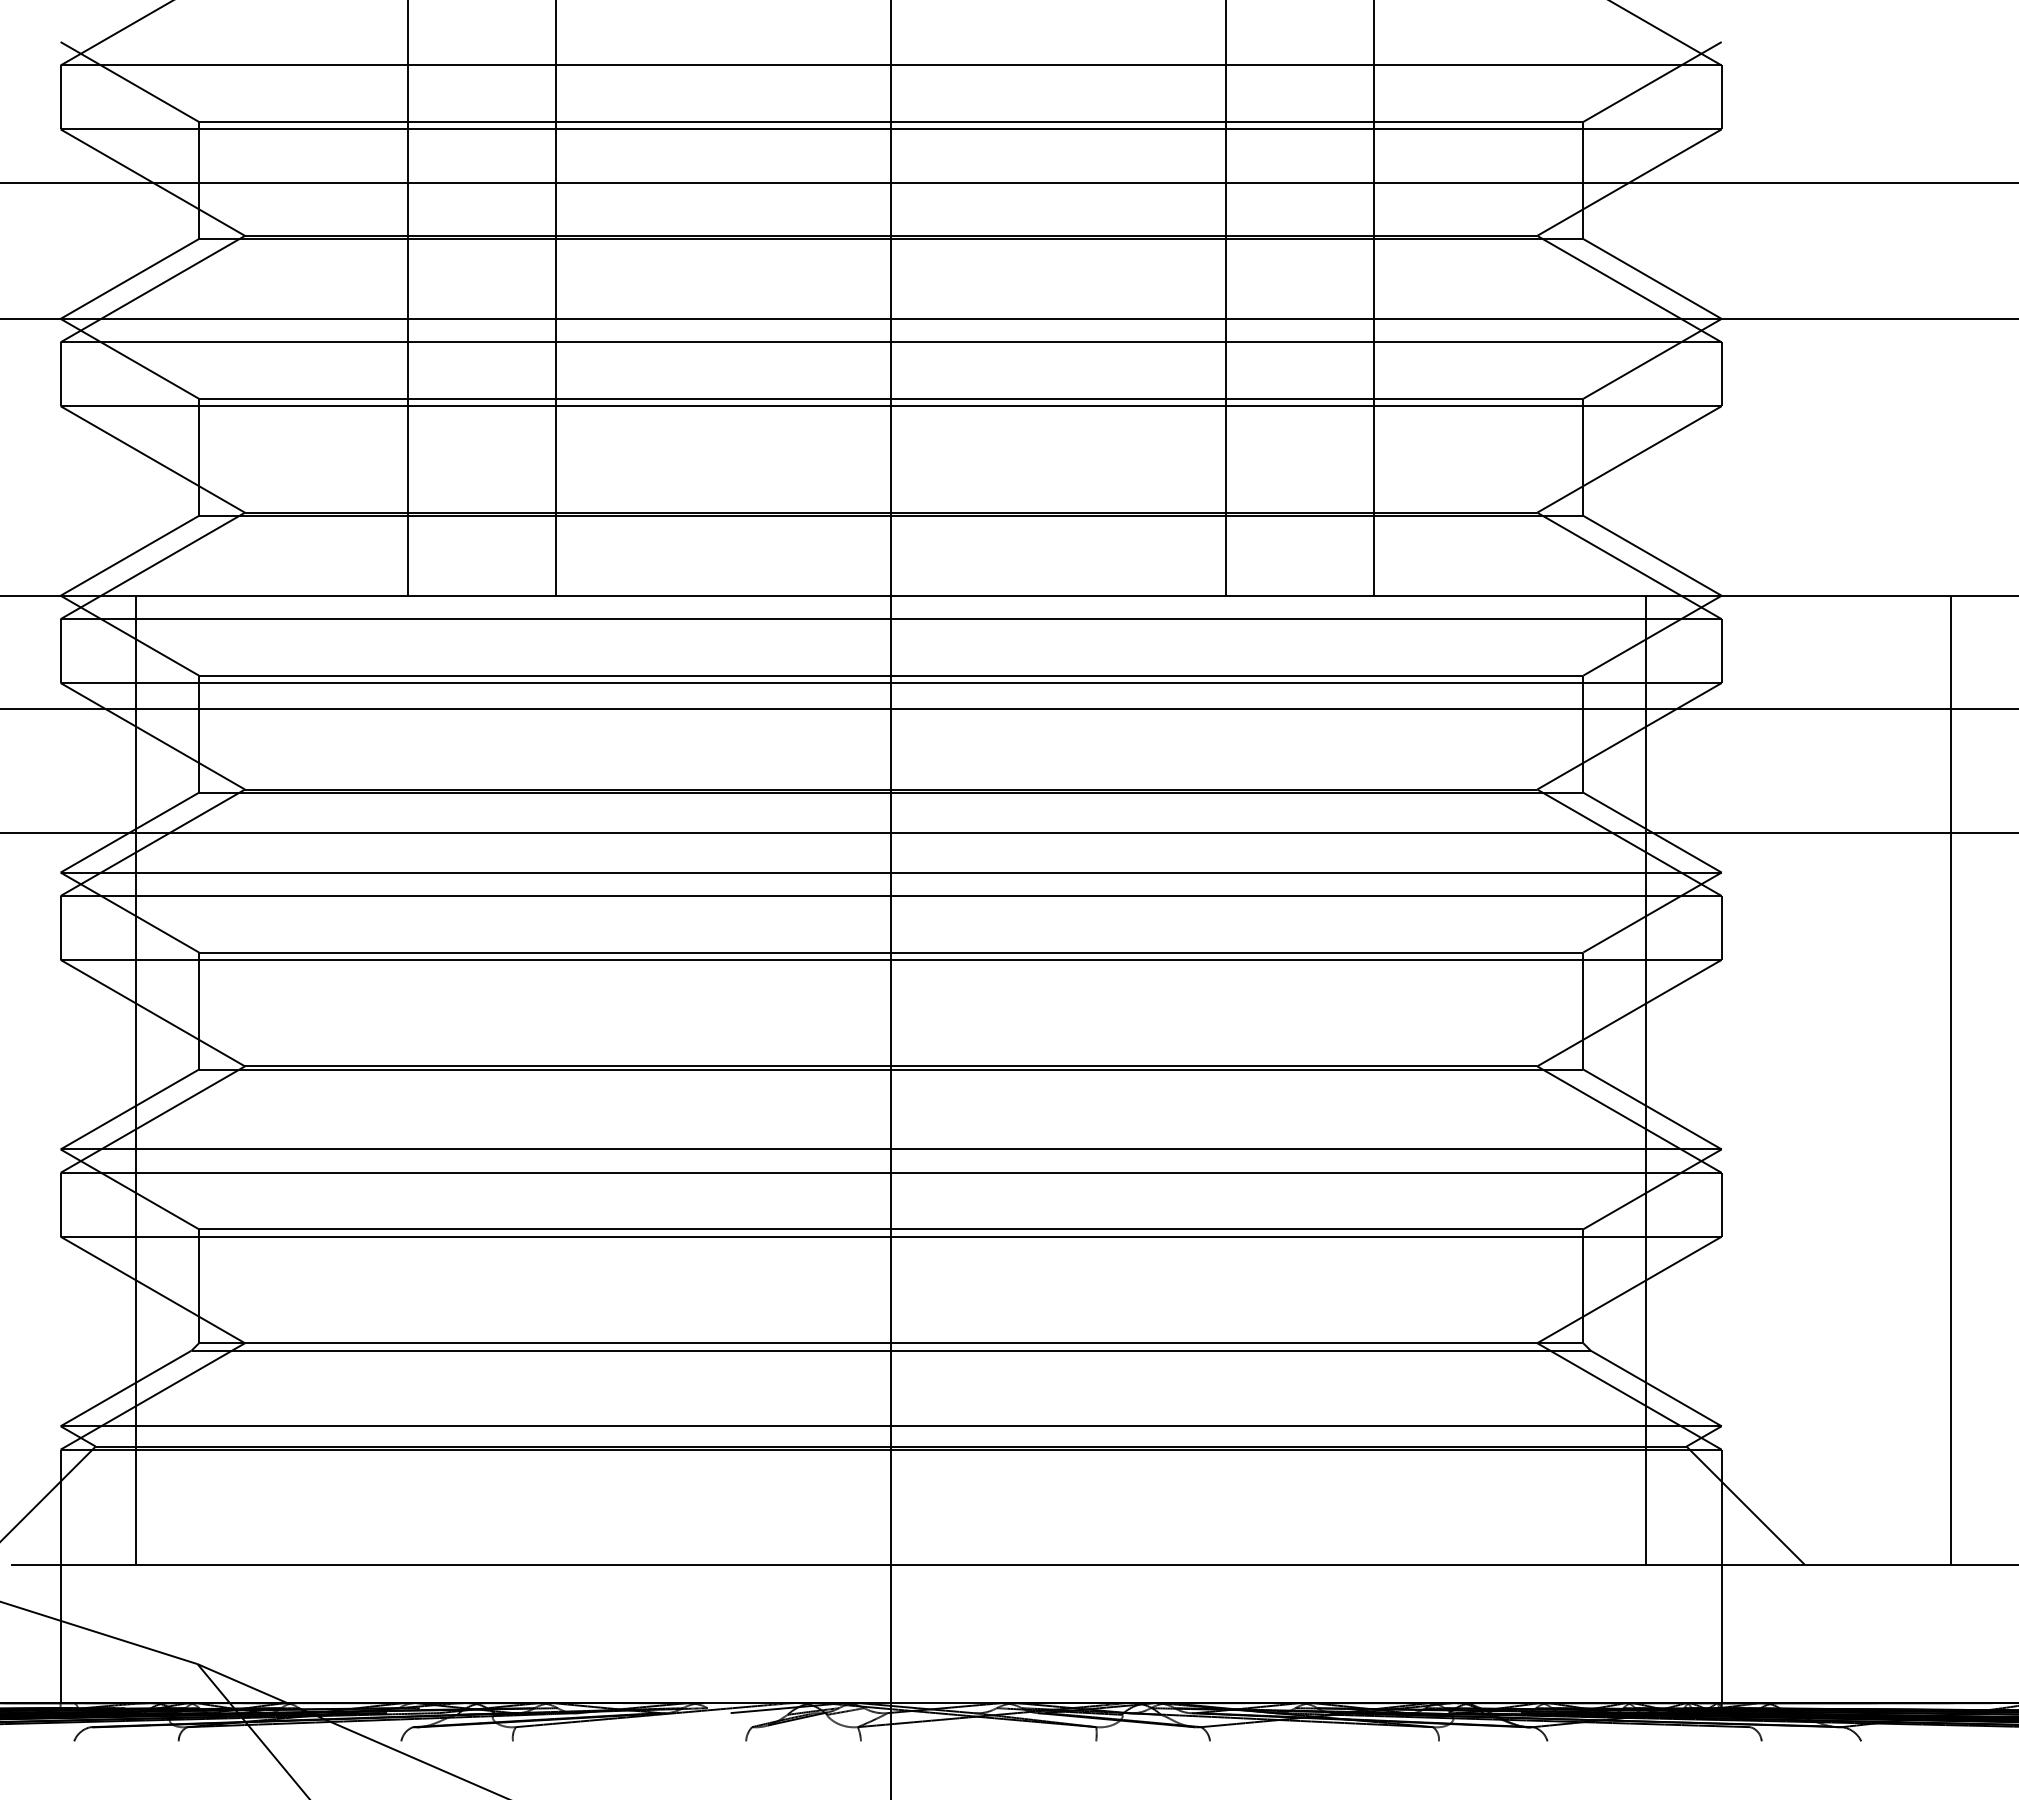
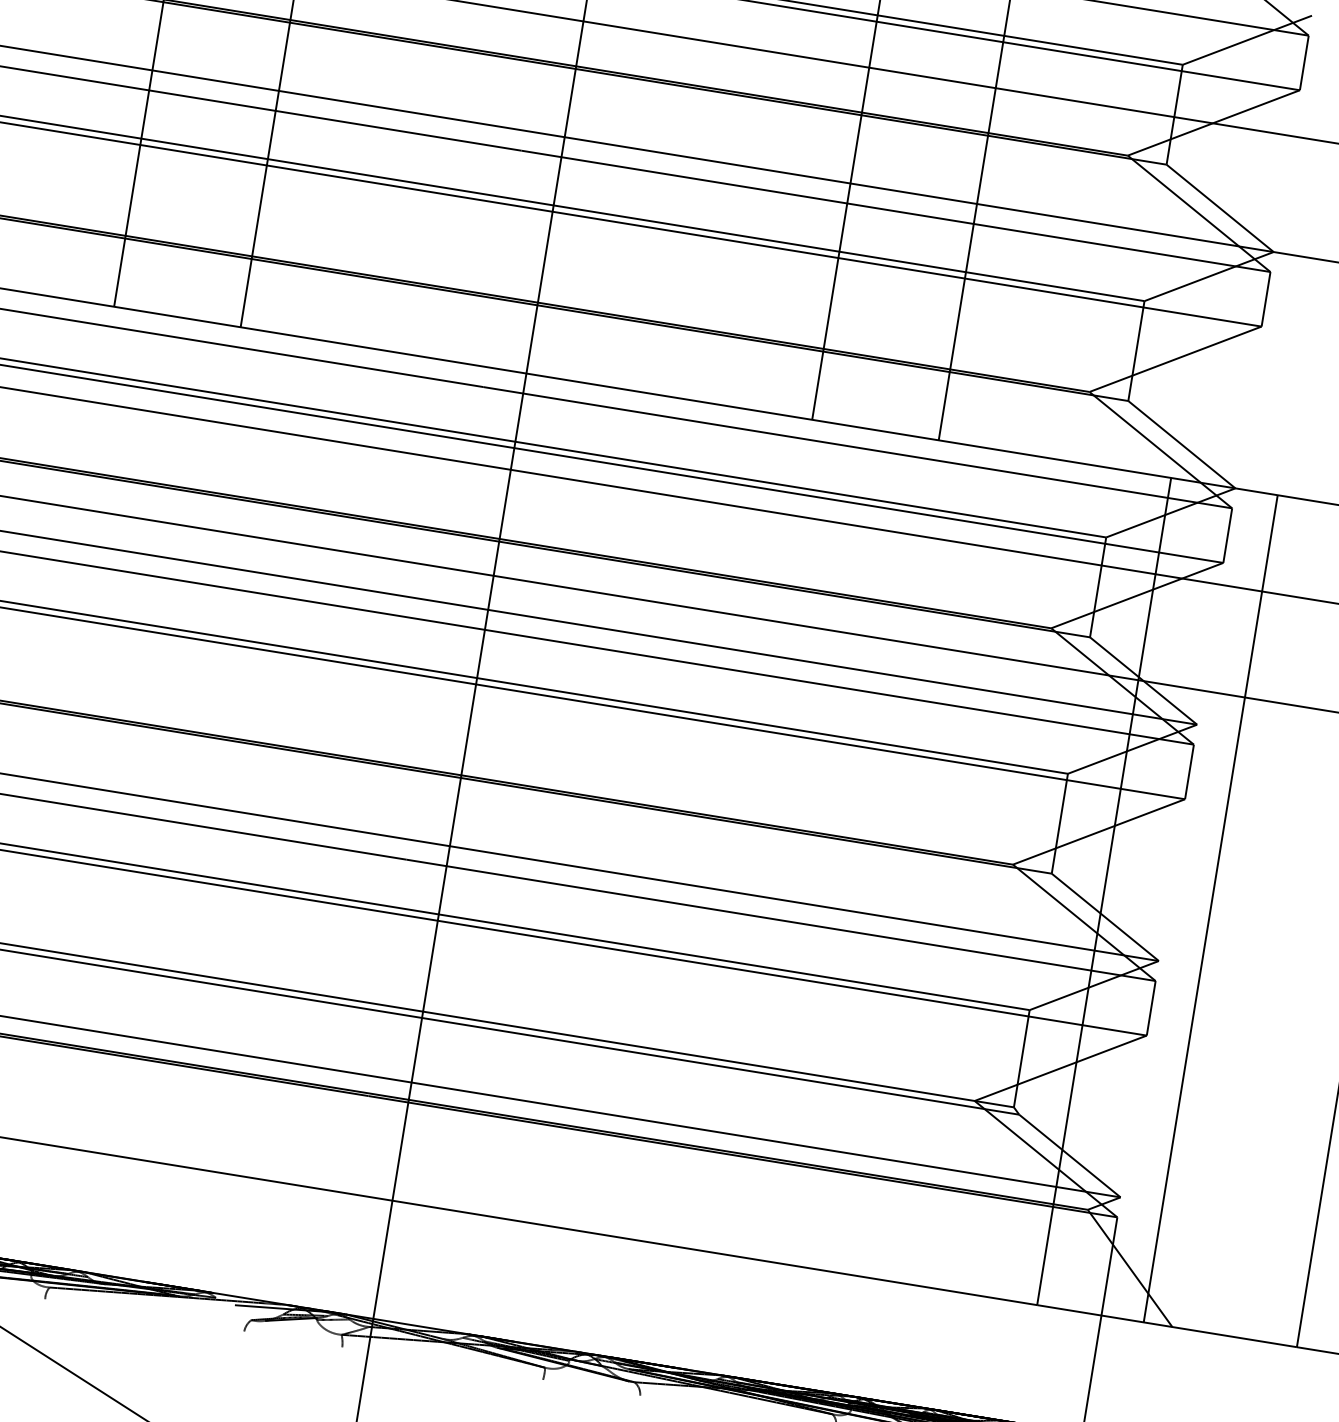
line: (1771, 1079) -> (1211, 908), added

